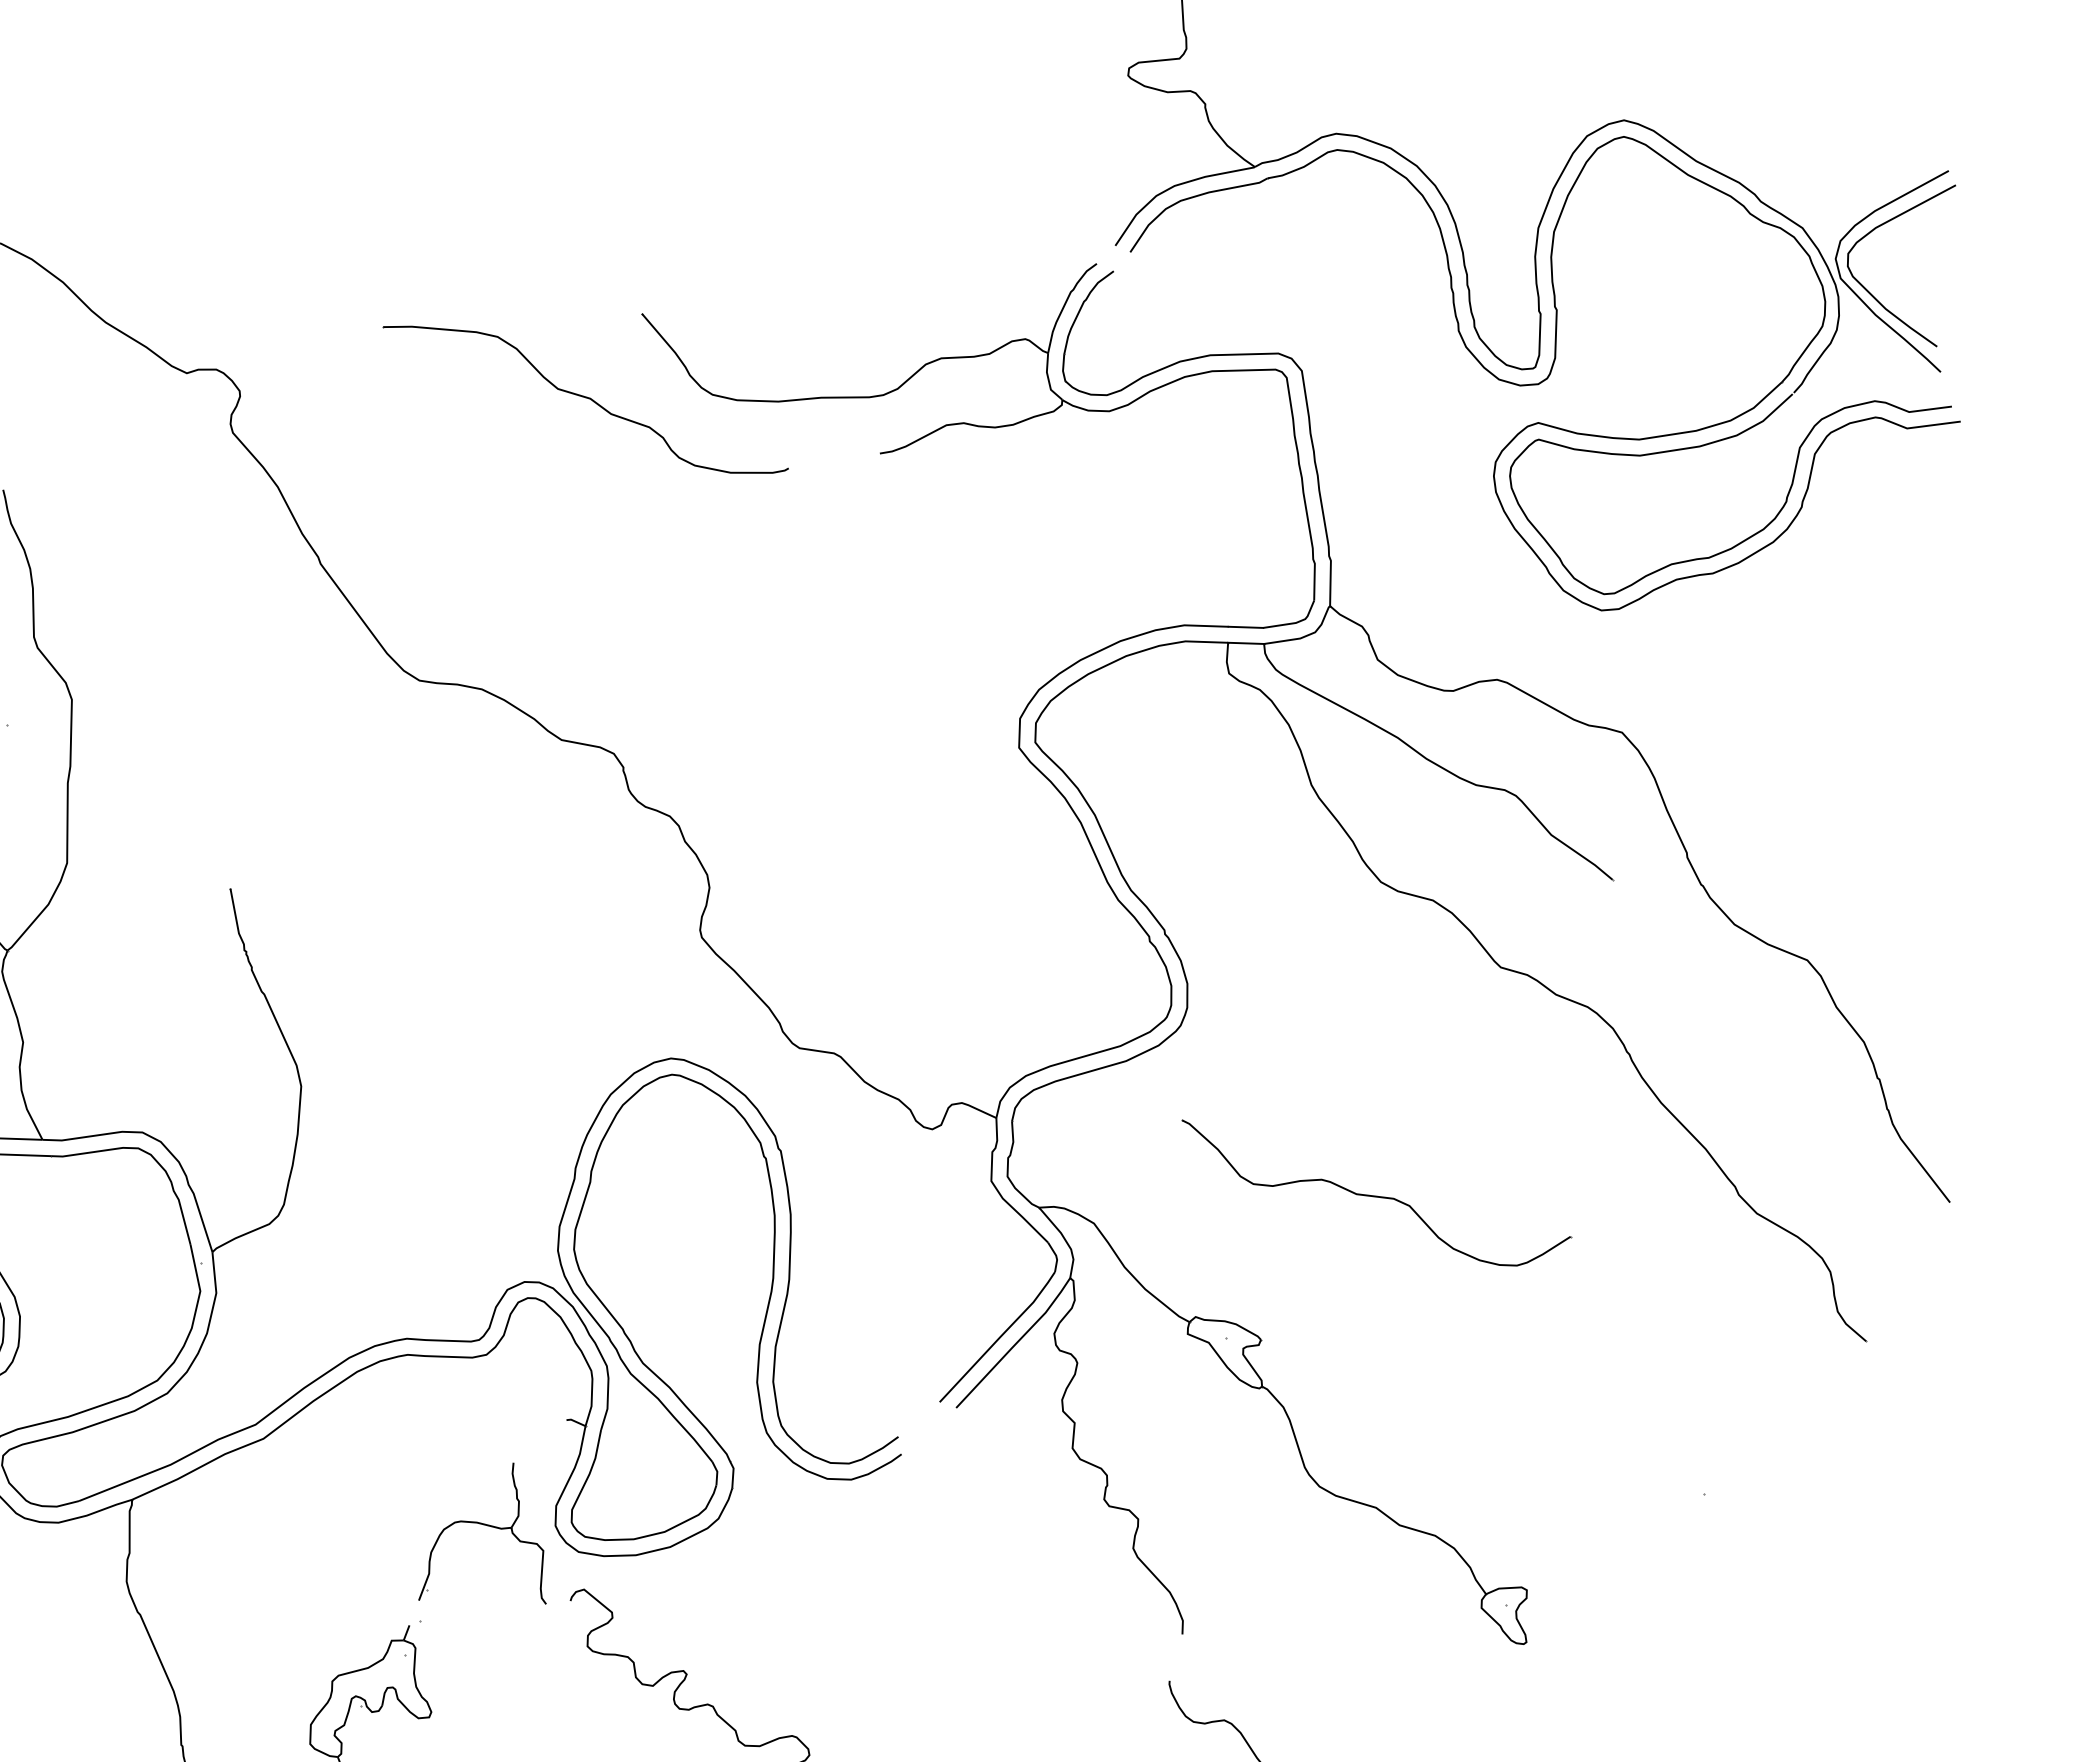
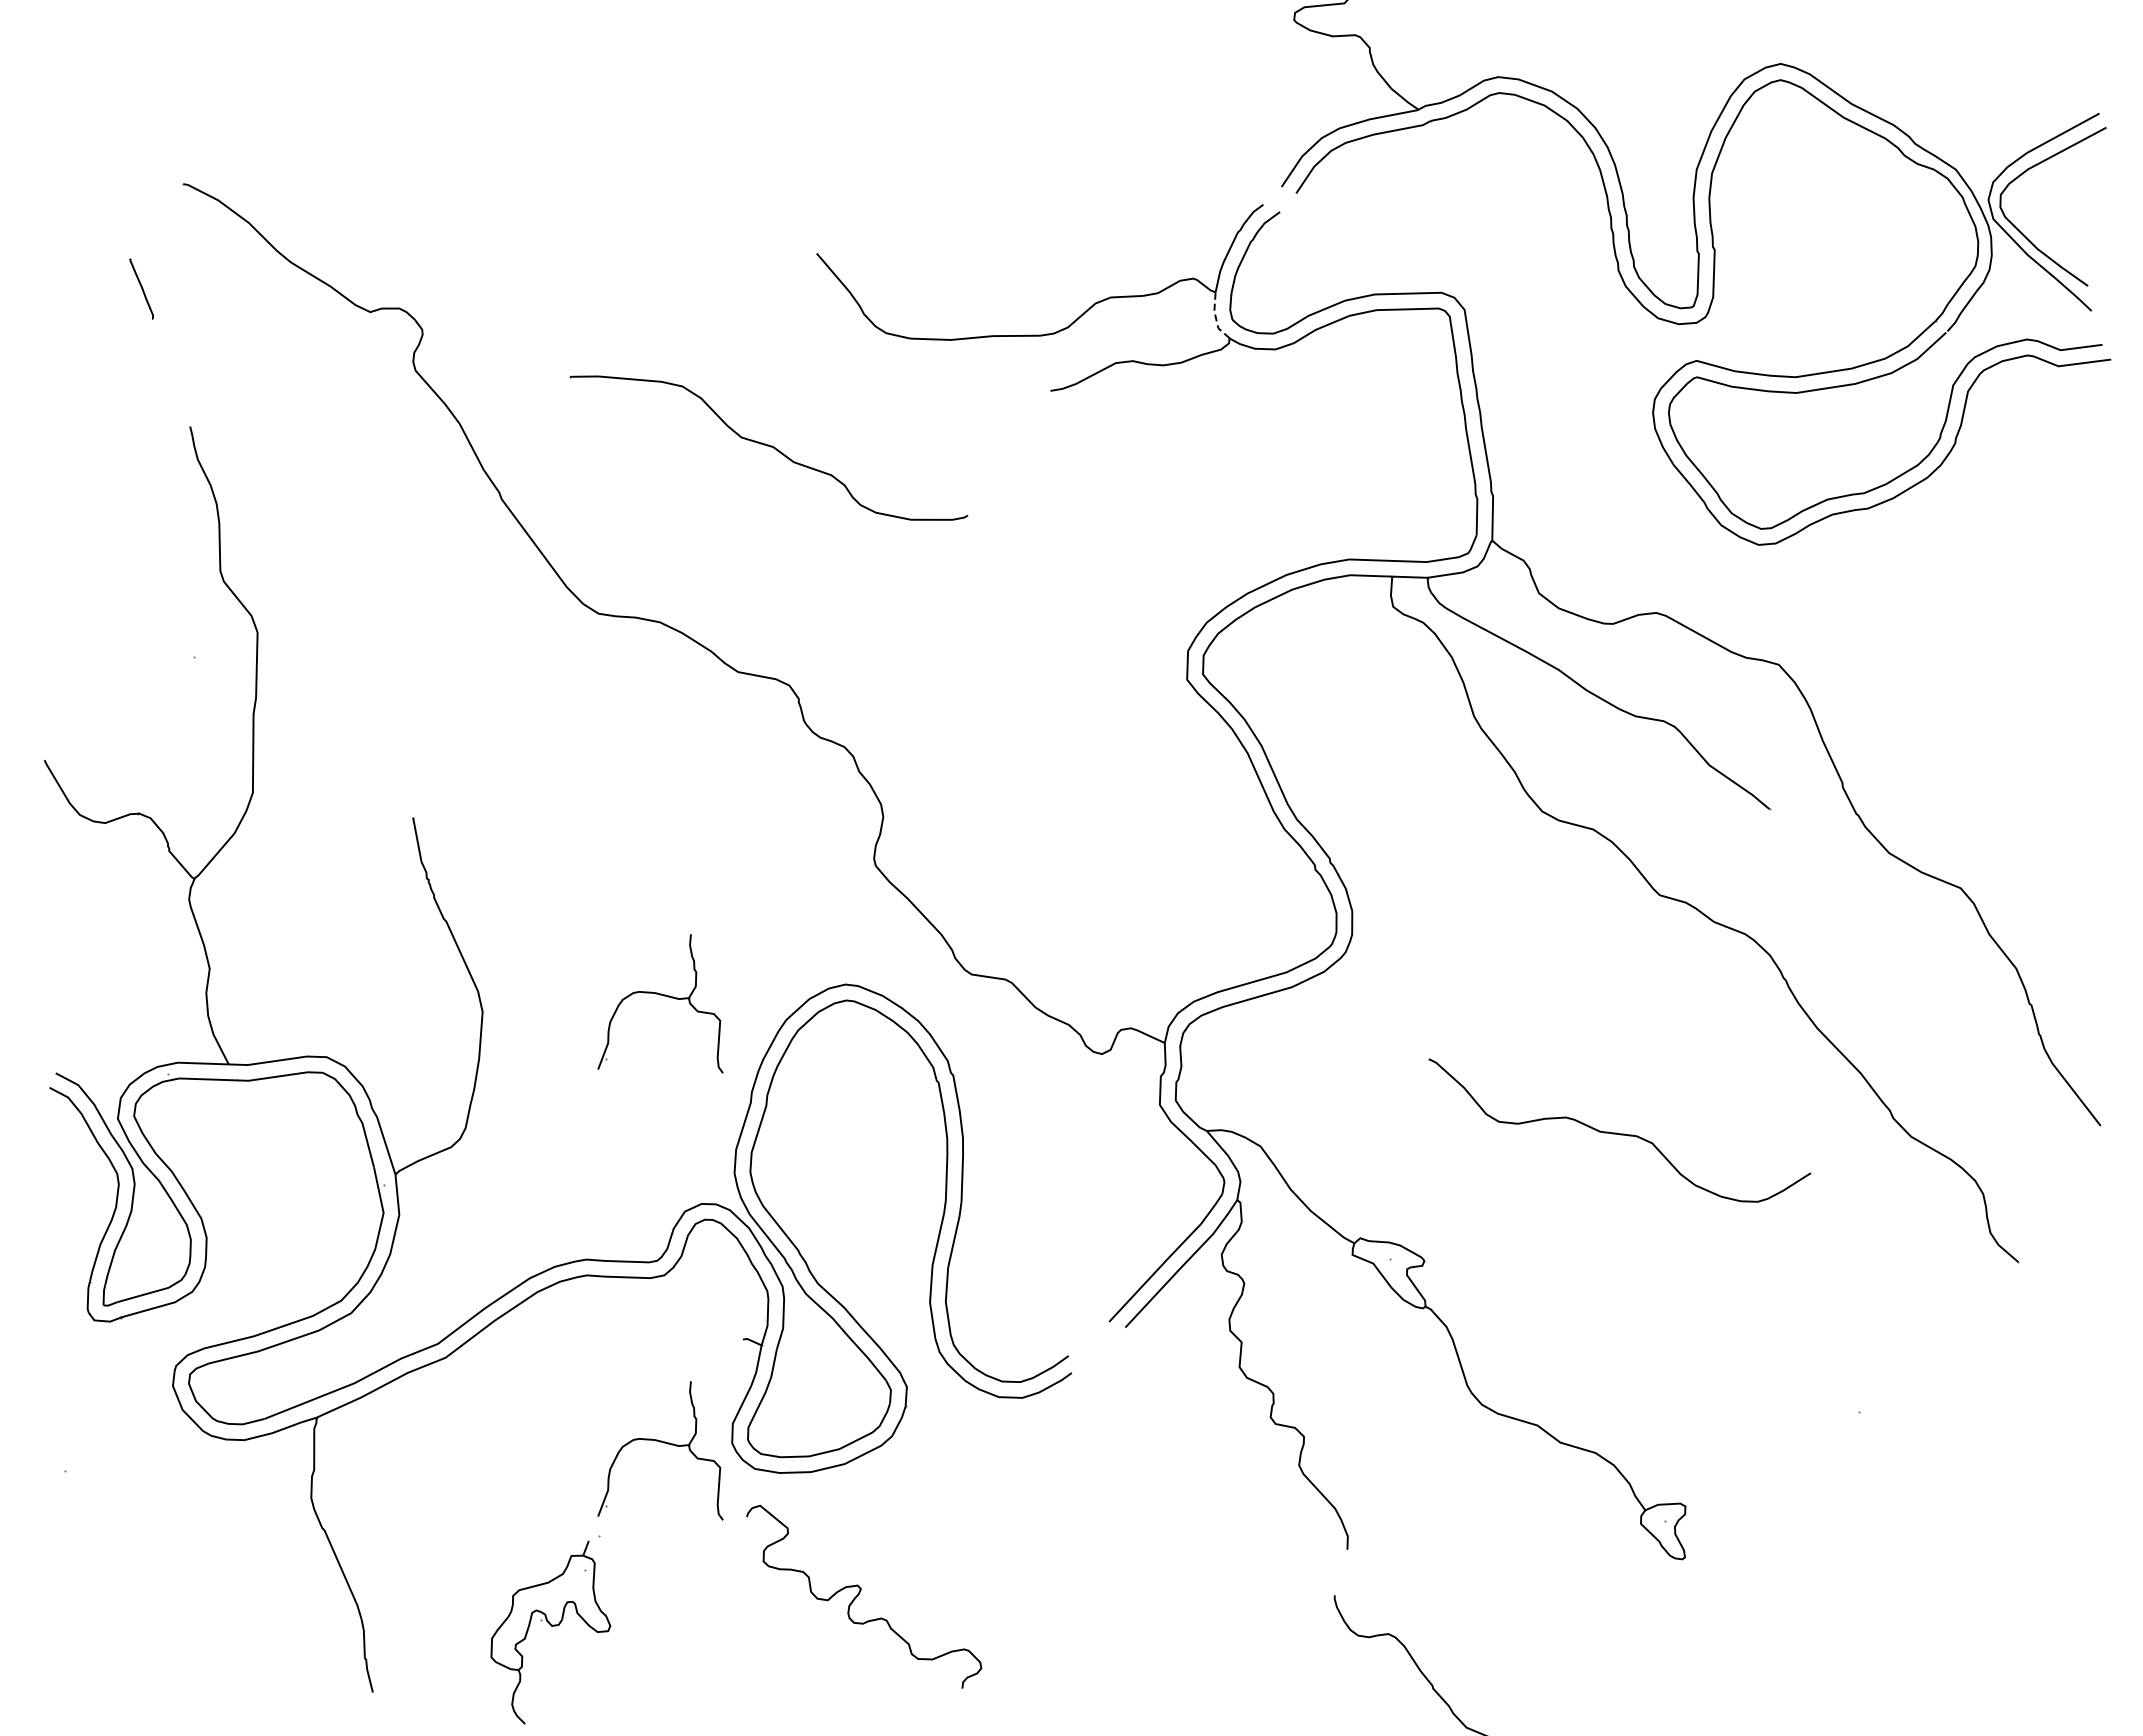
line: (1048, 378) -> (1215, 317), solid -> dashed
part: (585, 399) -> (768, 447), moved
part: (485, 1070) -> (663, 996), added
part: (1376, 1192) -> (1619, 1130), moved

